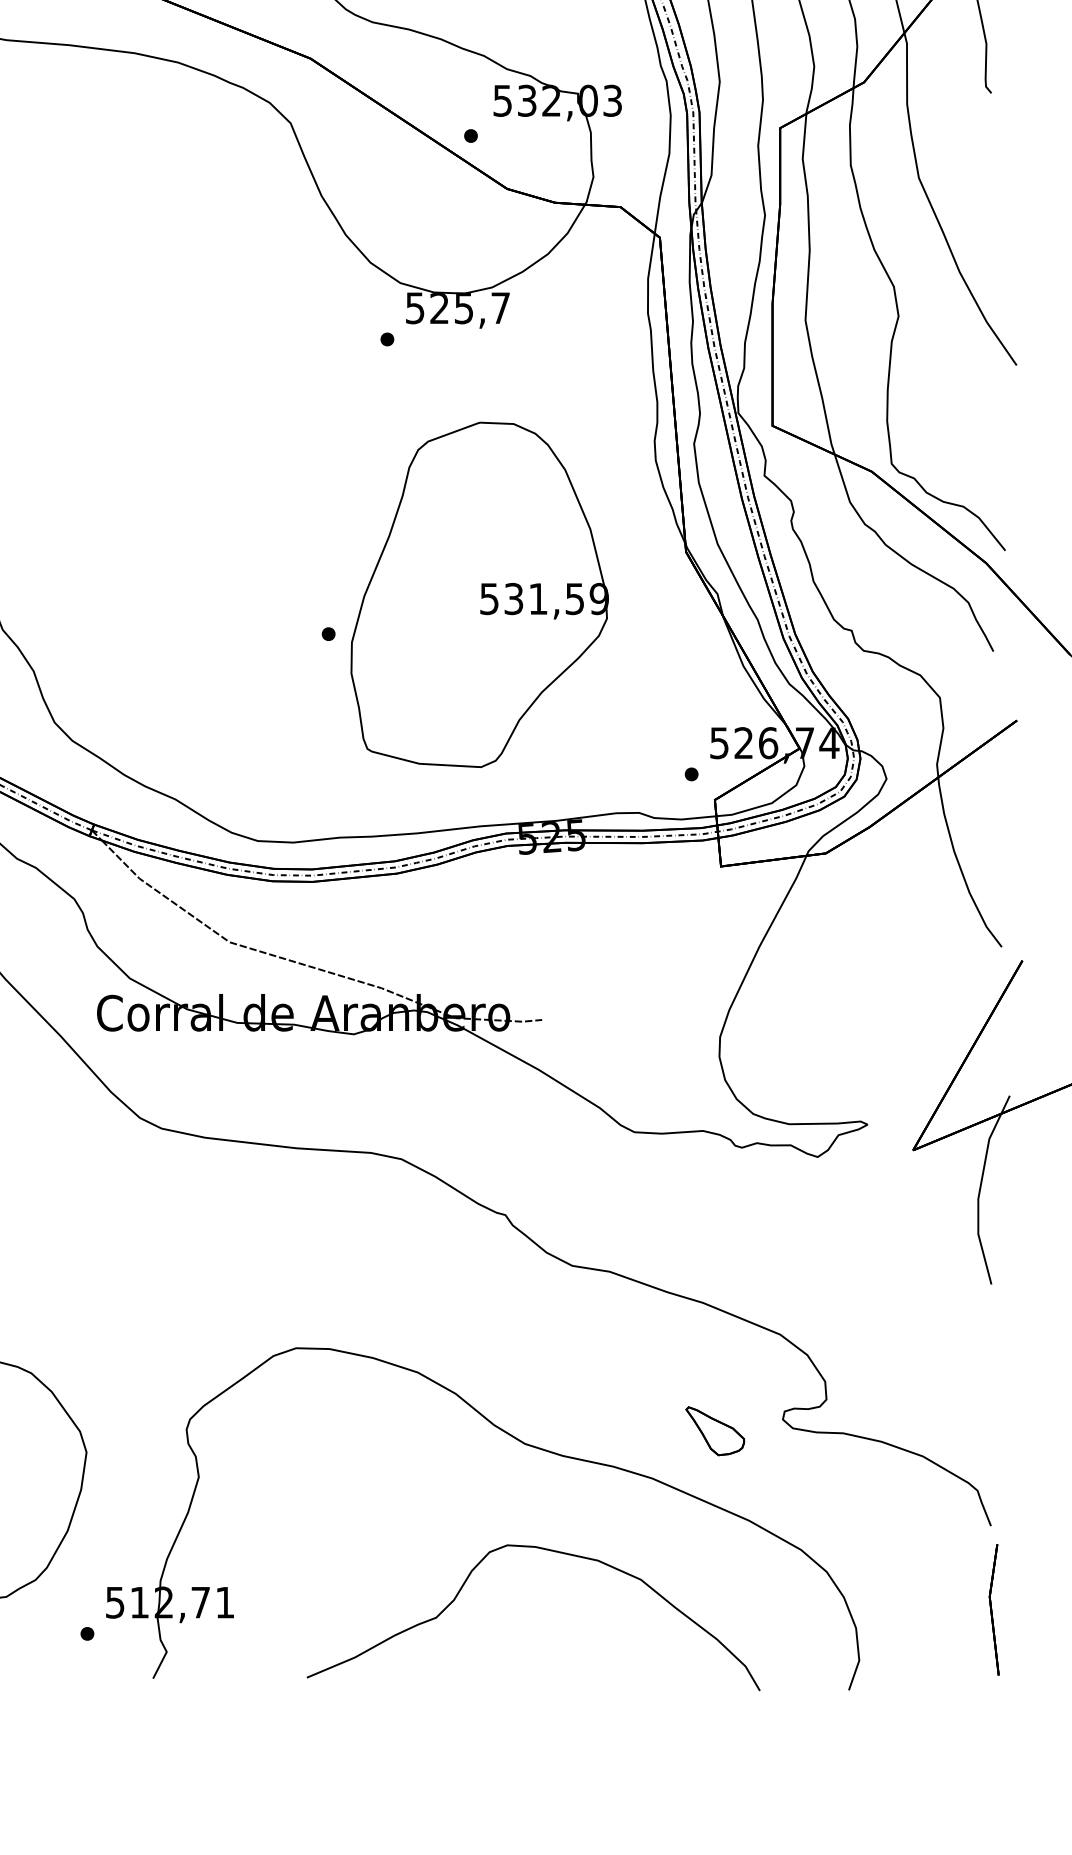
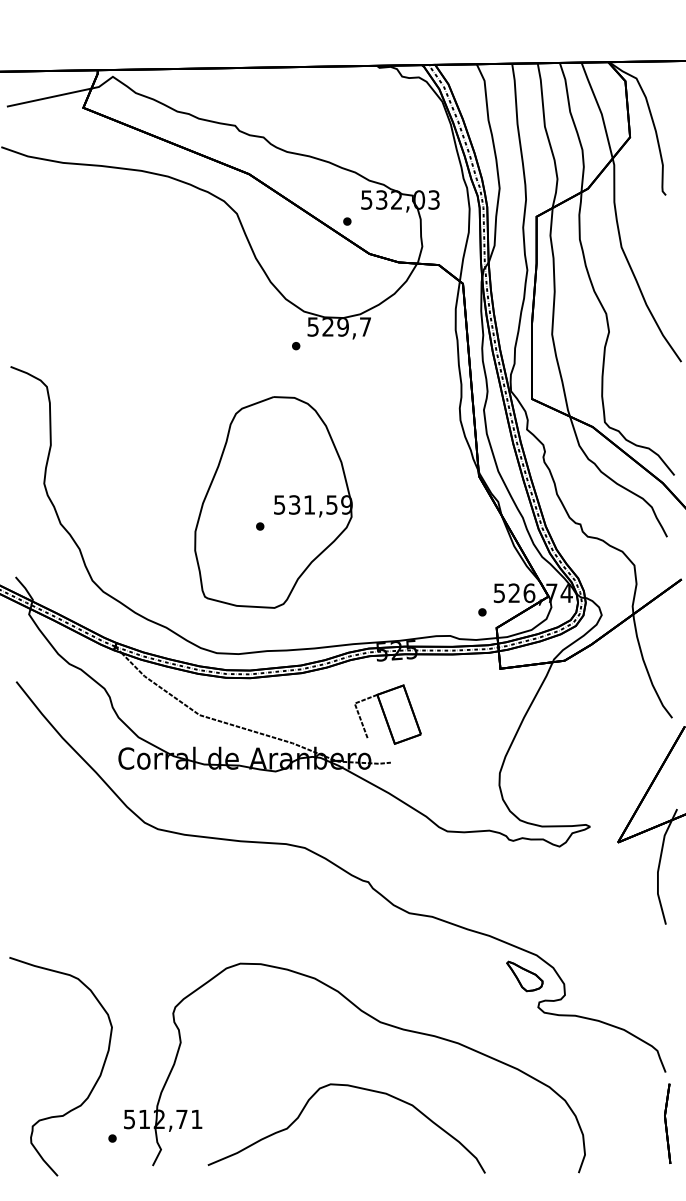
text: (463, 309) -> (342, 327), 525,7 -> 529,7
part: (479, 594) -> (273, 502), moved
part: (536, 941) -> (387, 714), added
part: (714, 1431) -> (524, 976), moved
curve: (549, 1552) -> (356, 1088), moved

